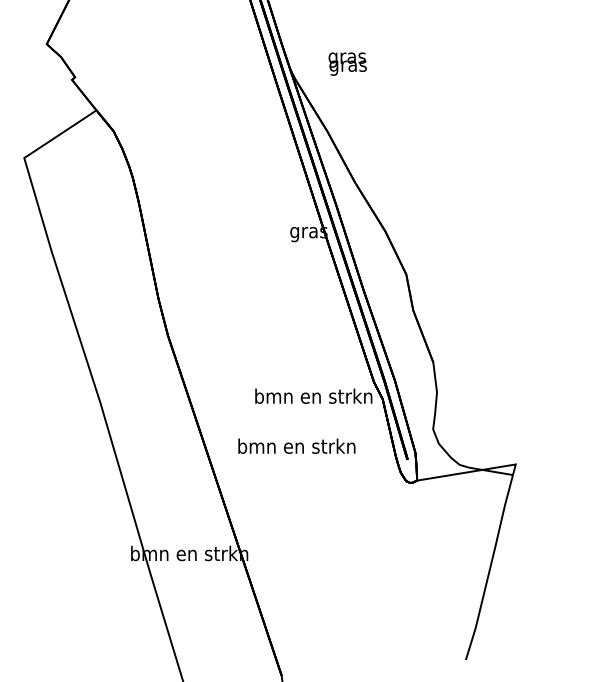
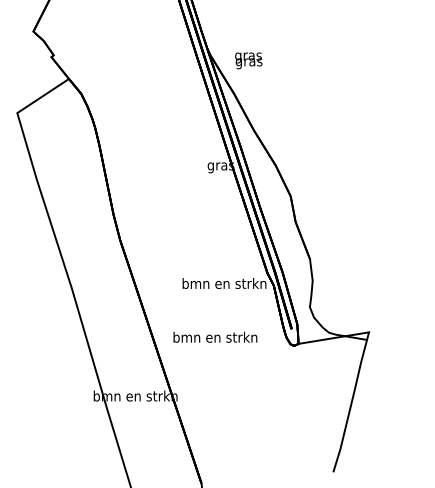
text: (347, 63) -> (248, 60), moved
text: (297, 445) -> (215, 336), moved

